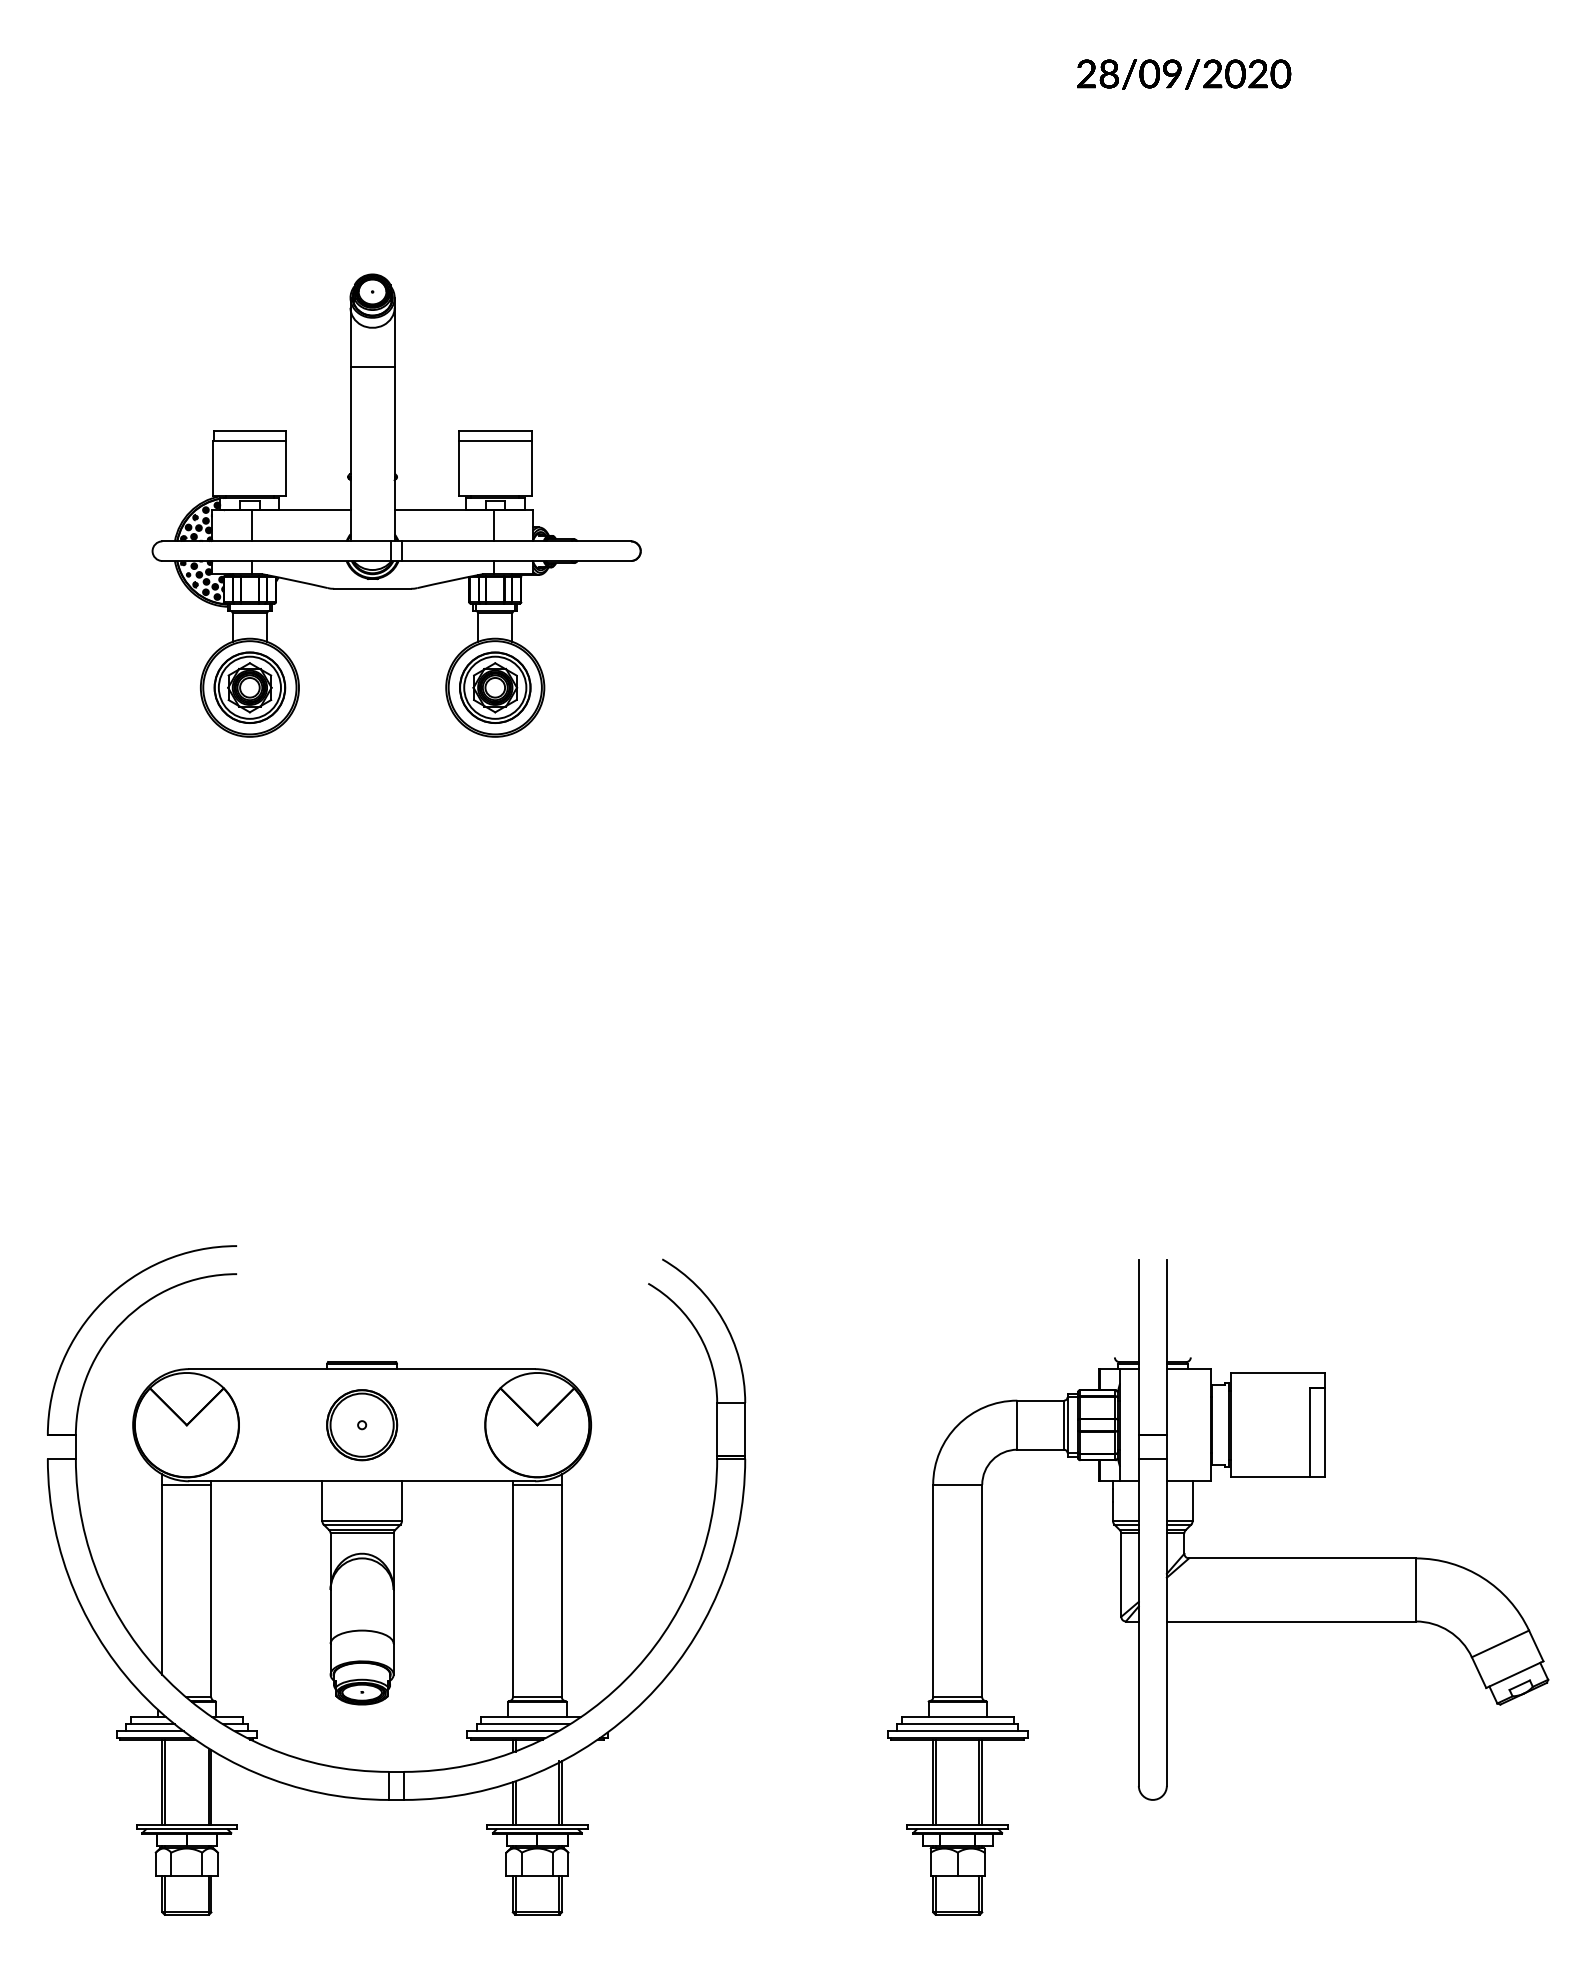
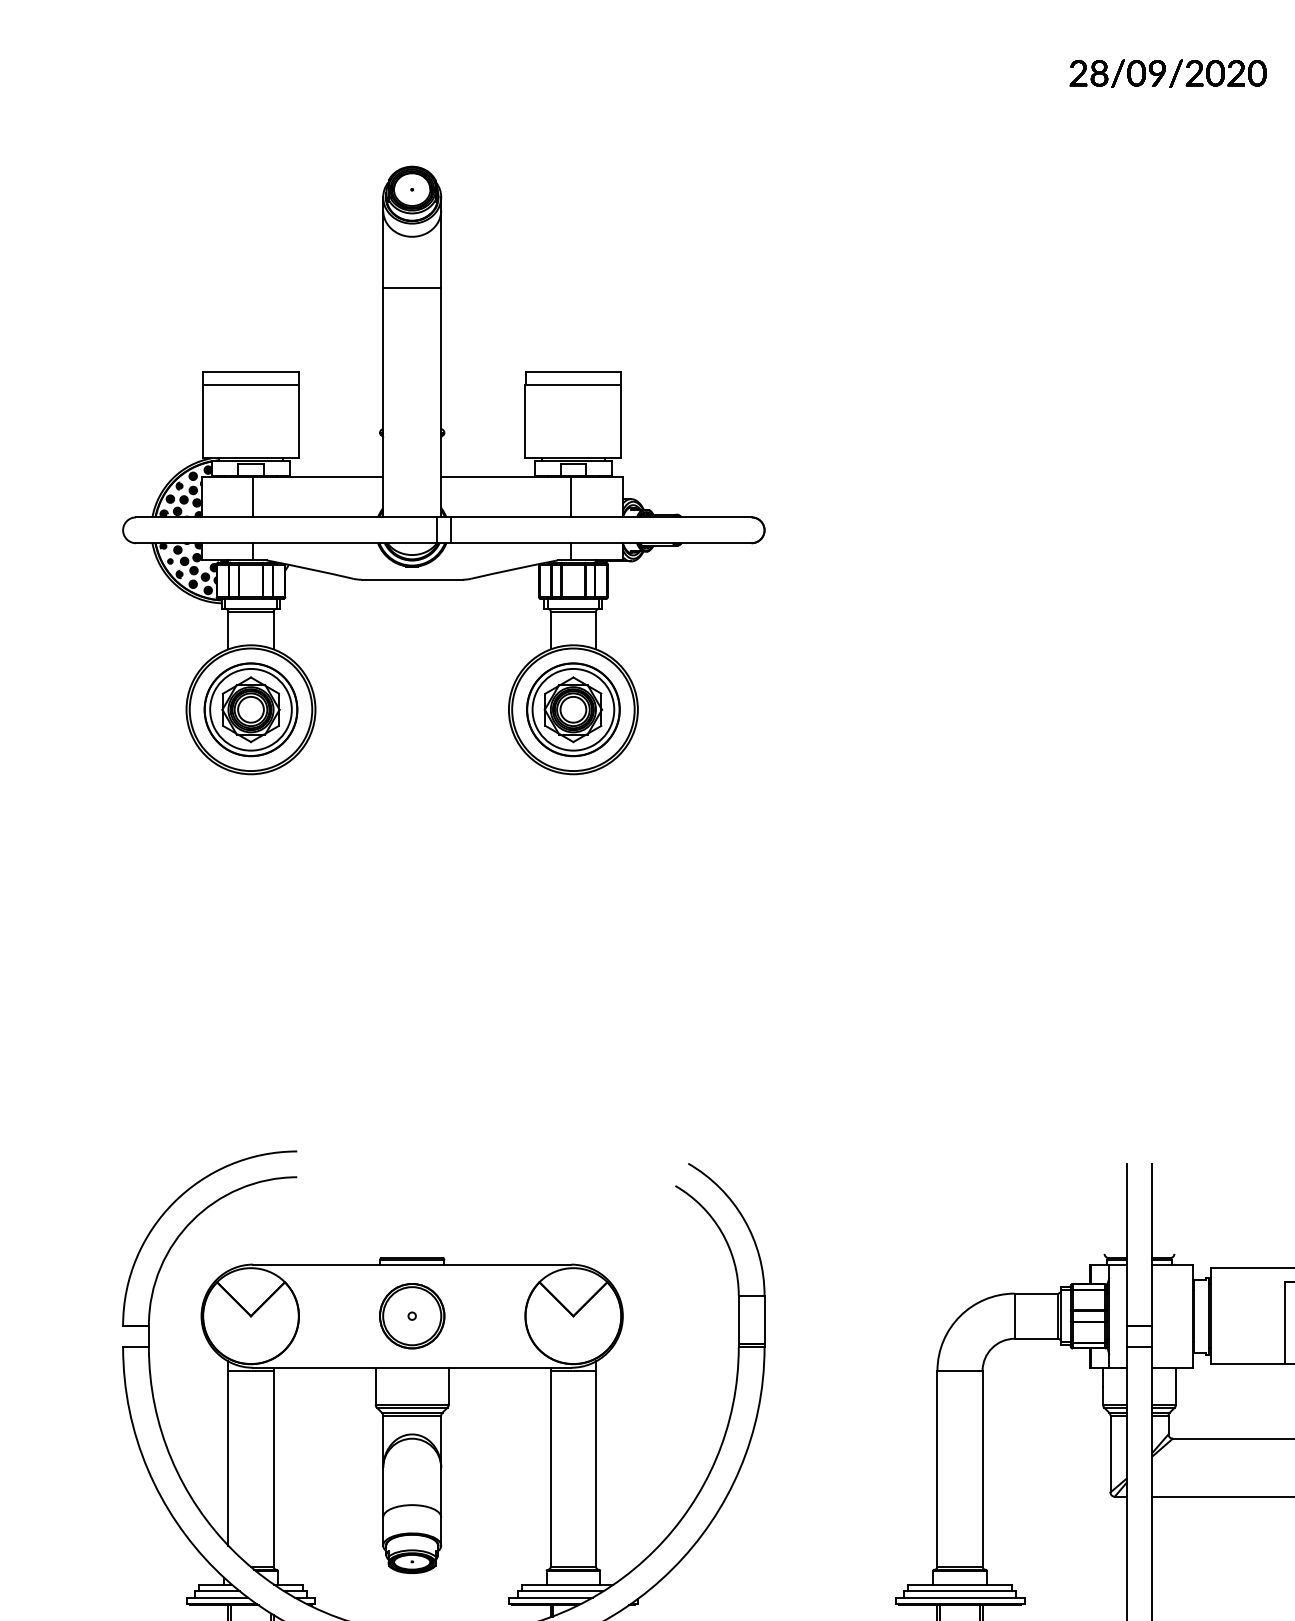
part: (396, 505) -> (443, 470), size x1.43

